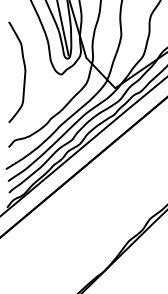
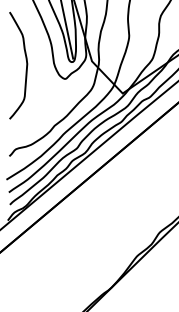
curve: (24, 72) -> (26, 65), moved

